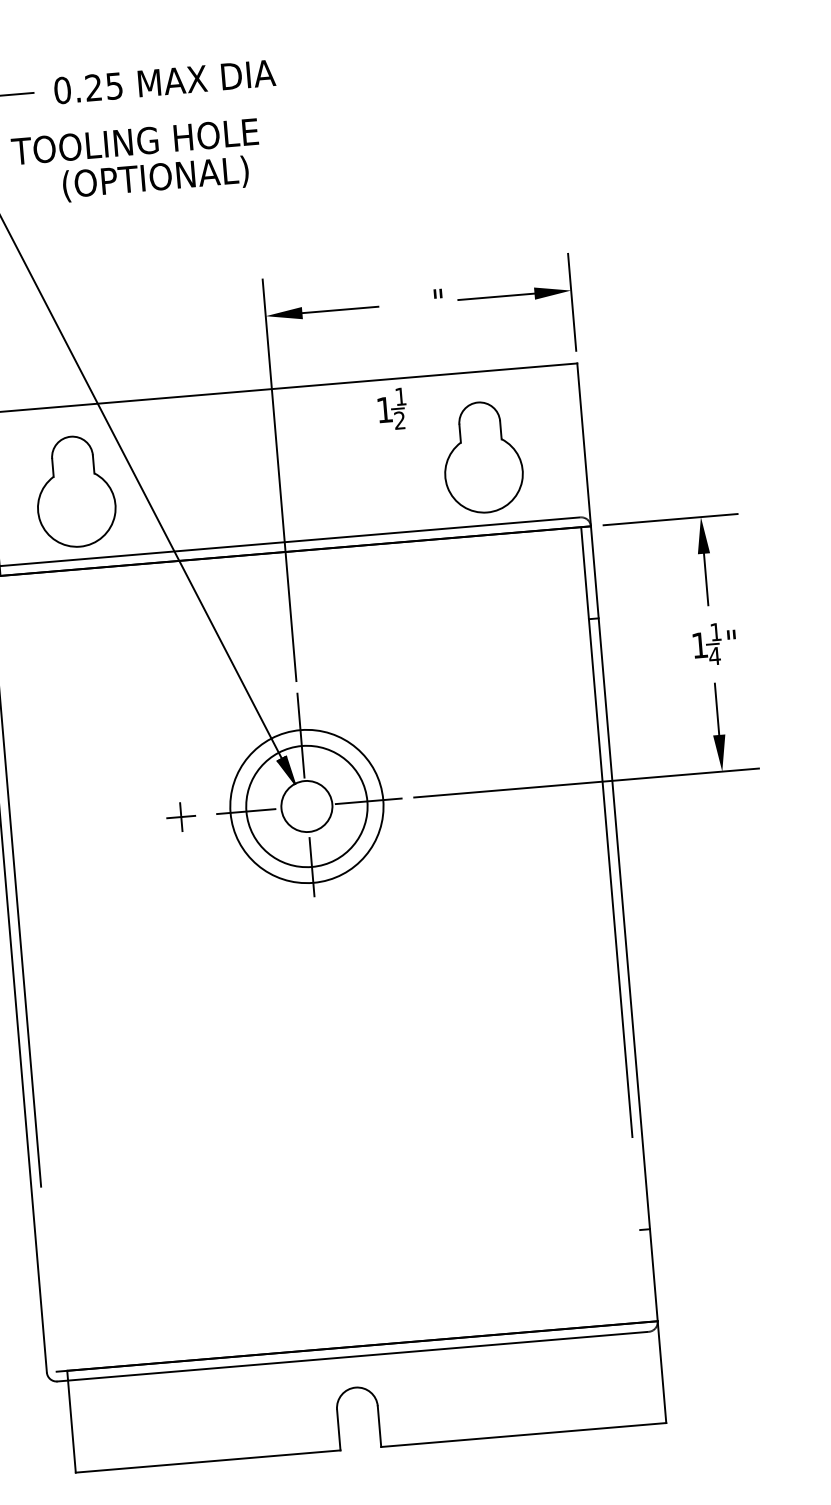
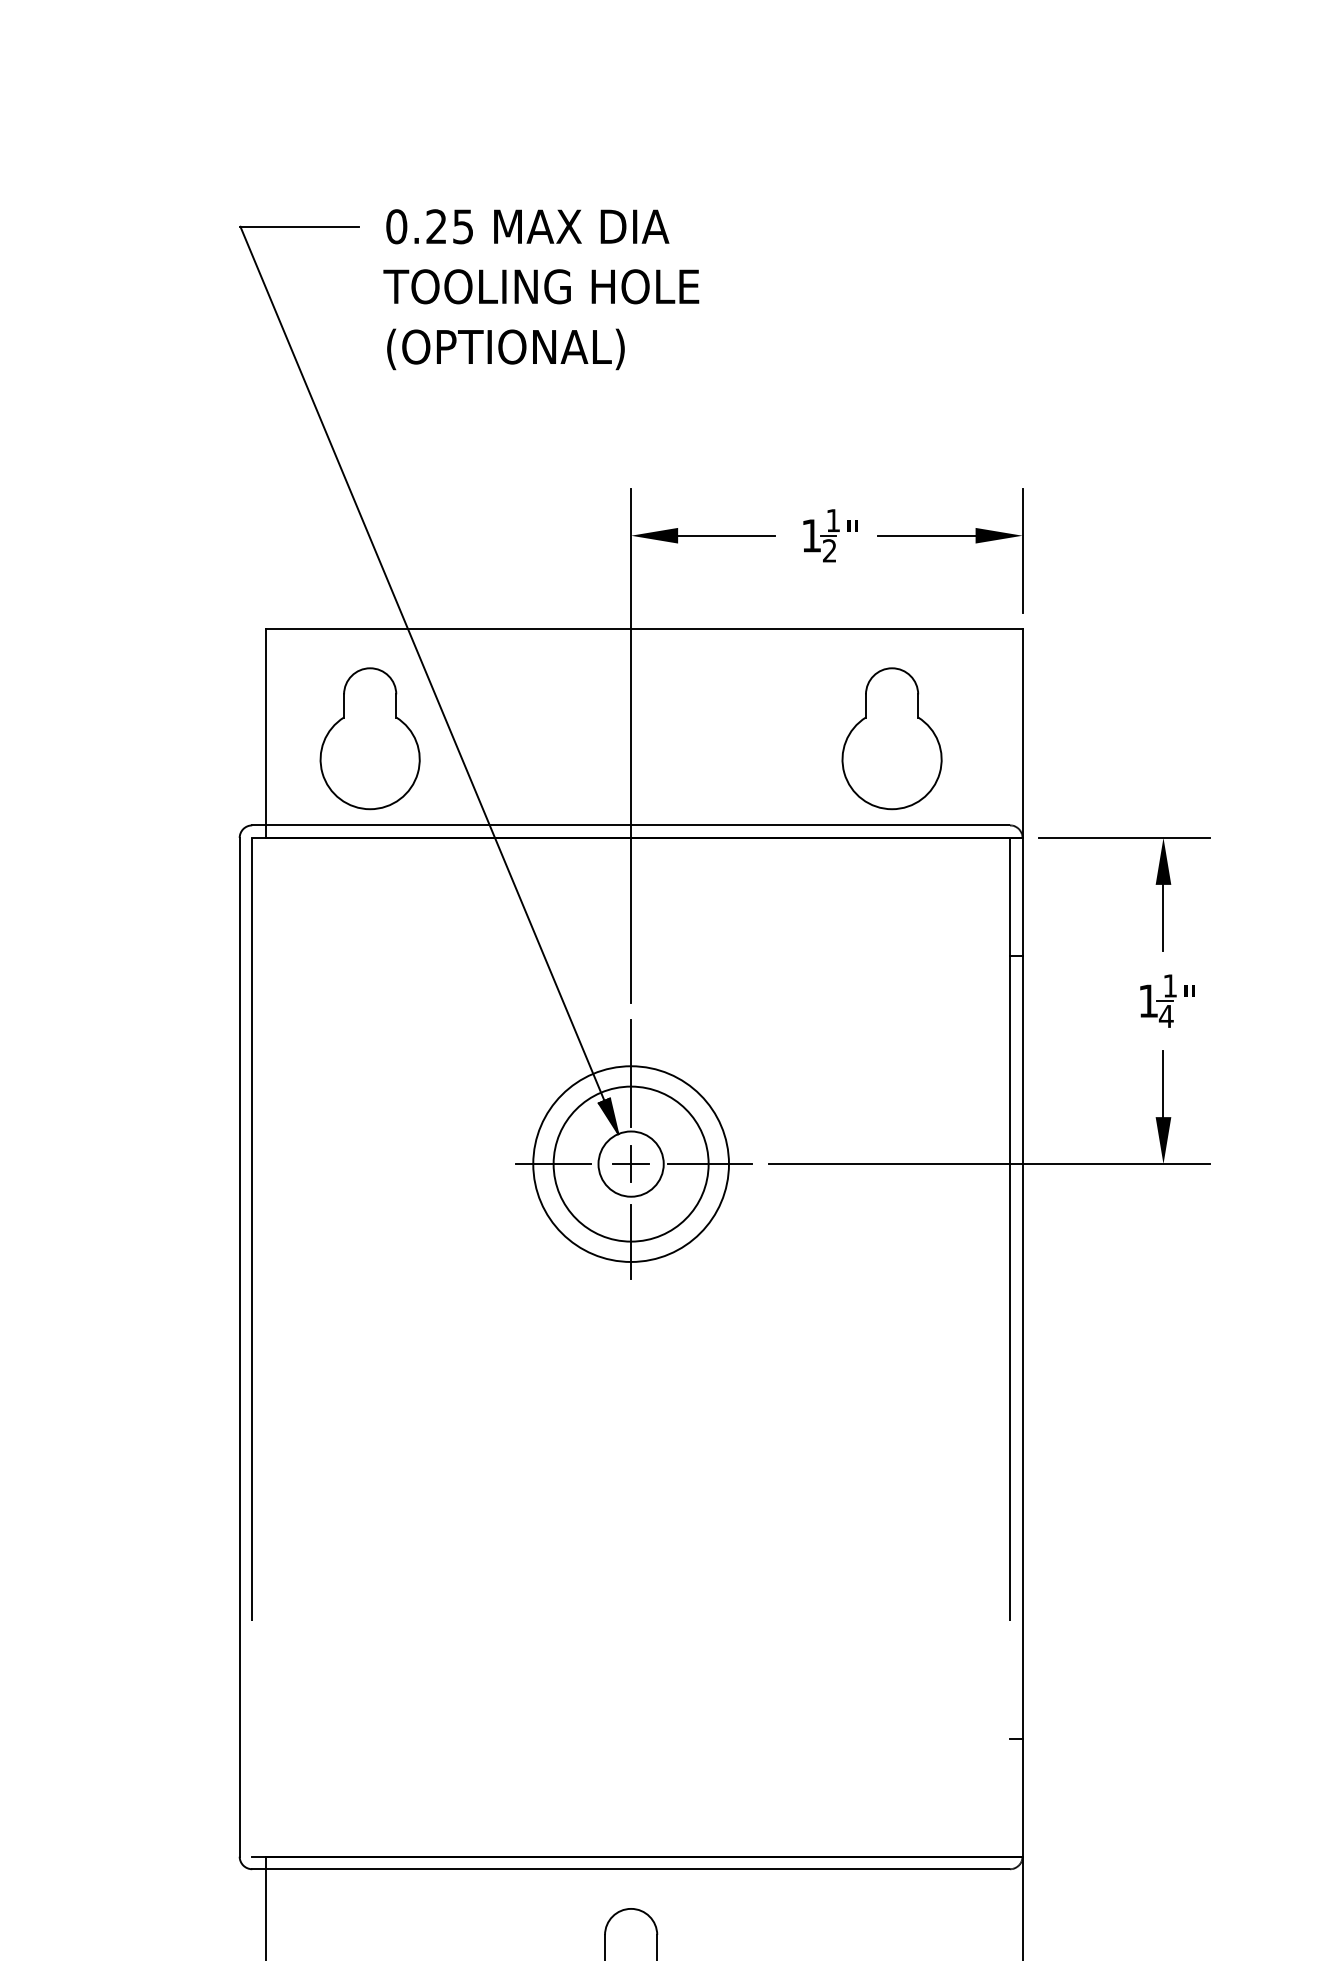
text: (135, 141) -> (541, 286), moved
part: (392, 409) -> (821, 535), moved
part: (180, 816) -> (630, 1163), moved

